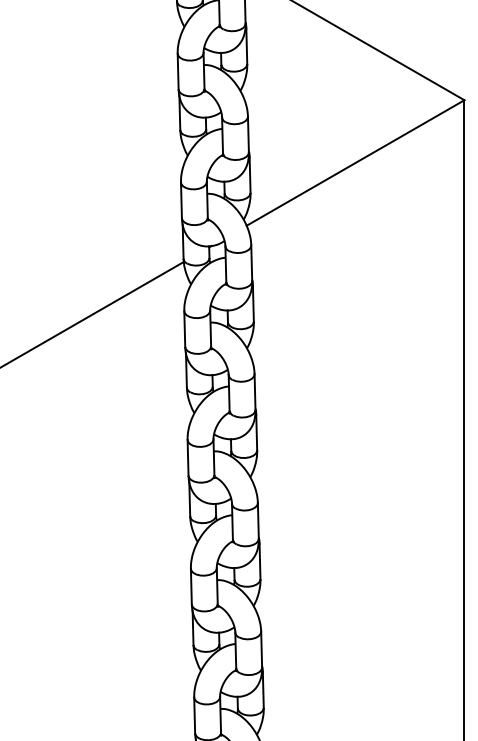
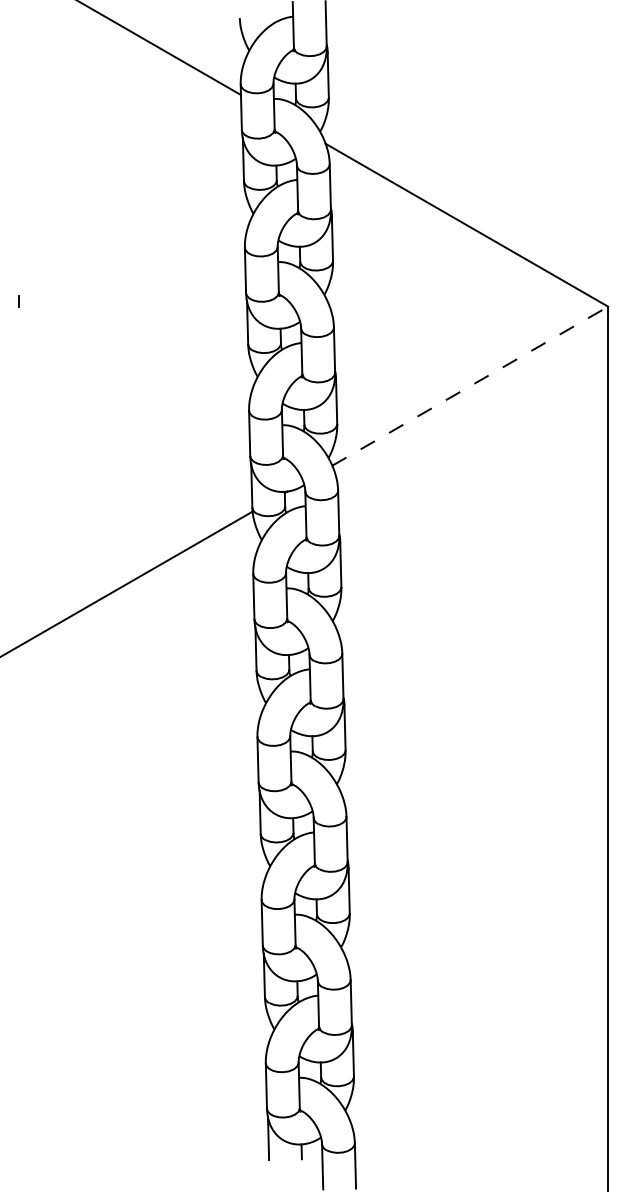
line: (355, 162) -> (470, 385), solid -> dashed

